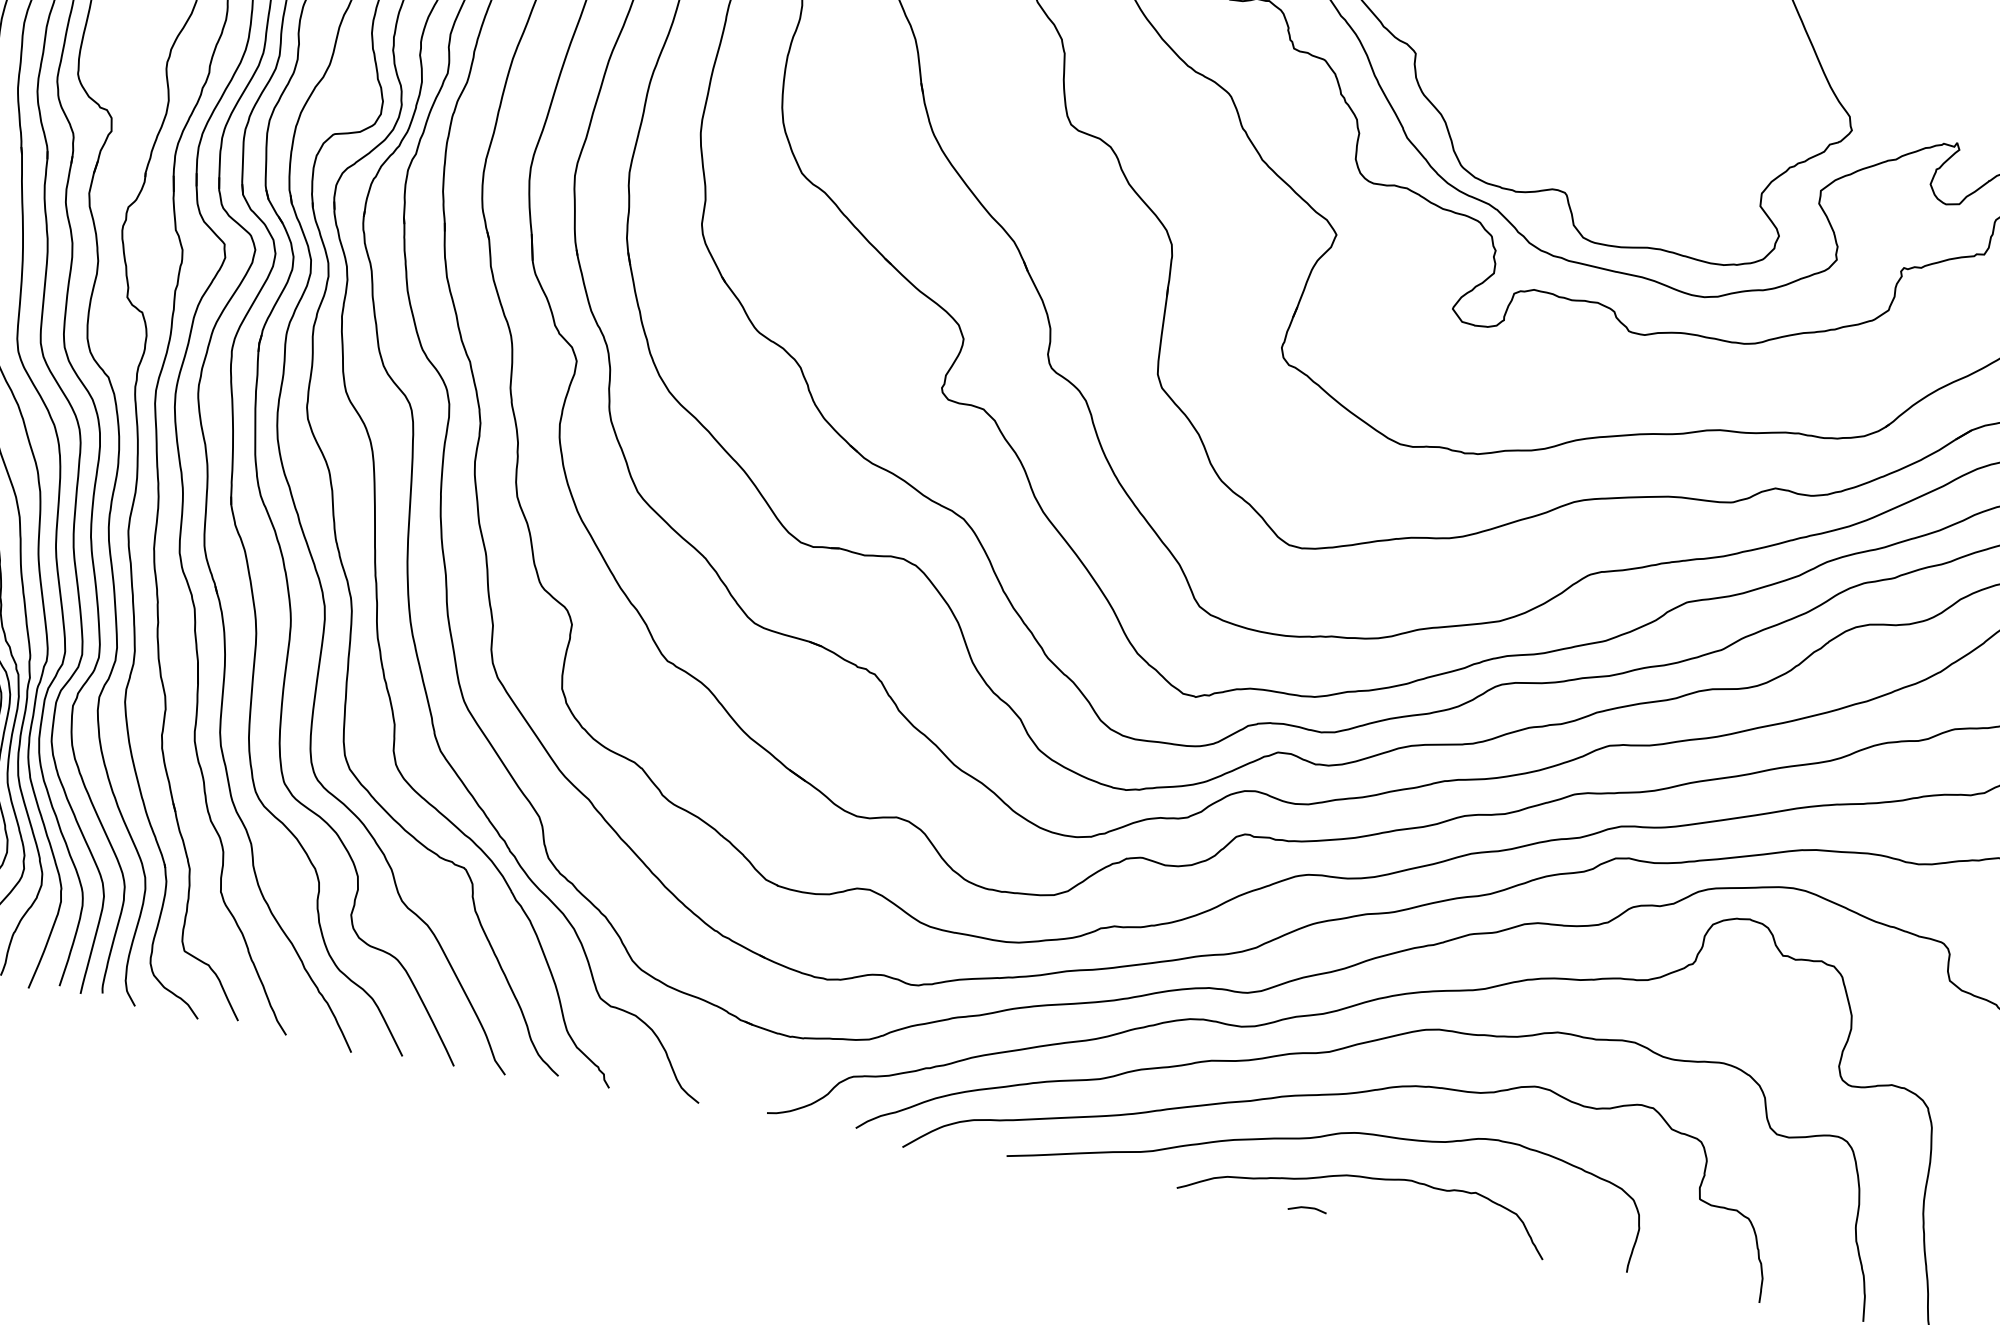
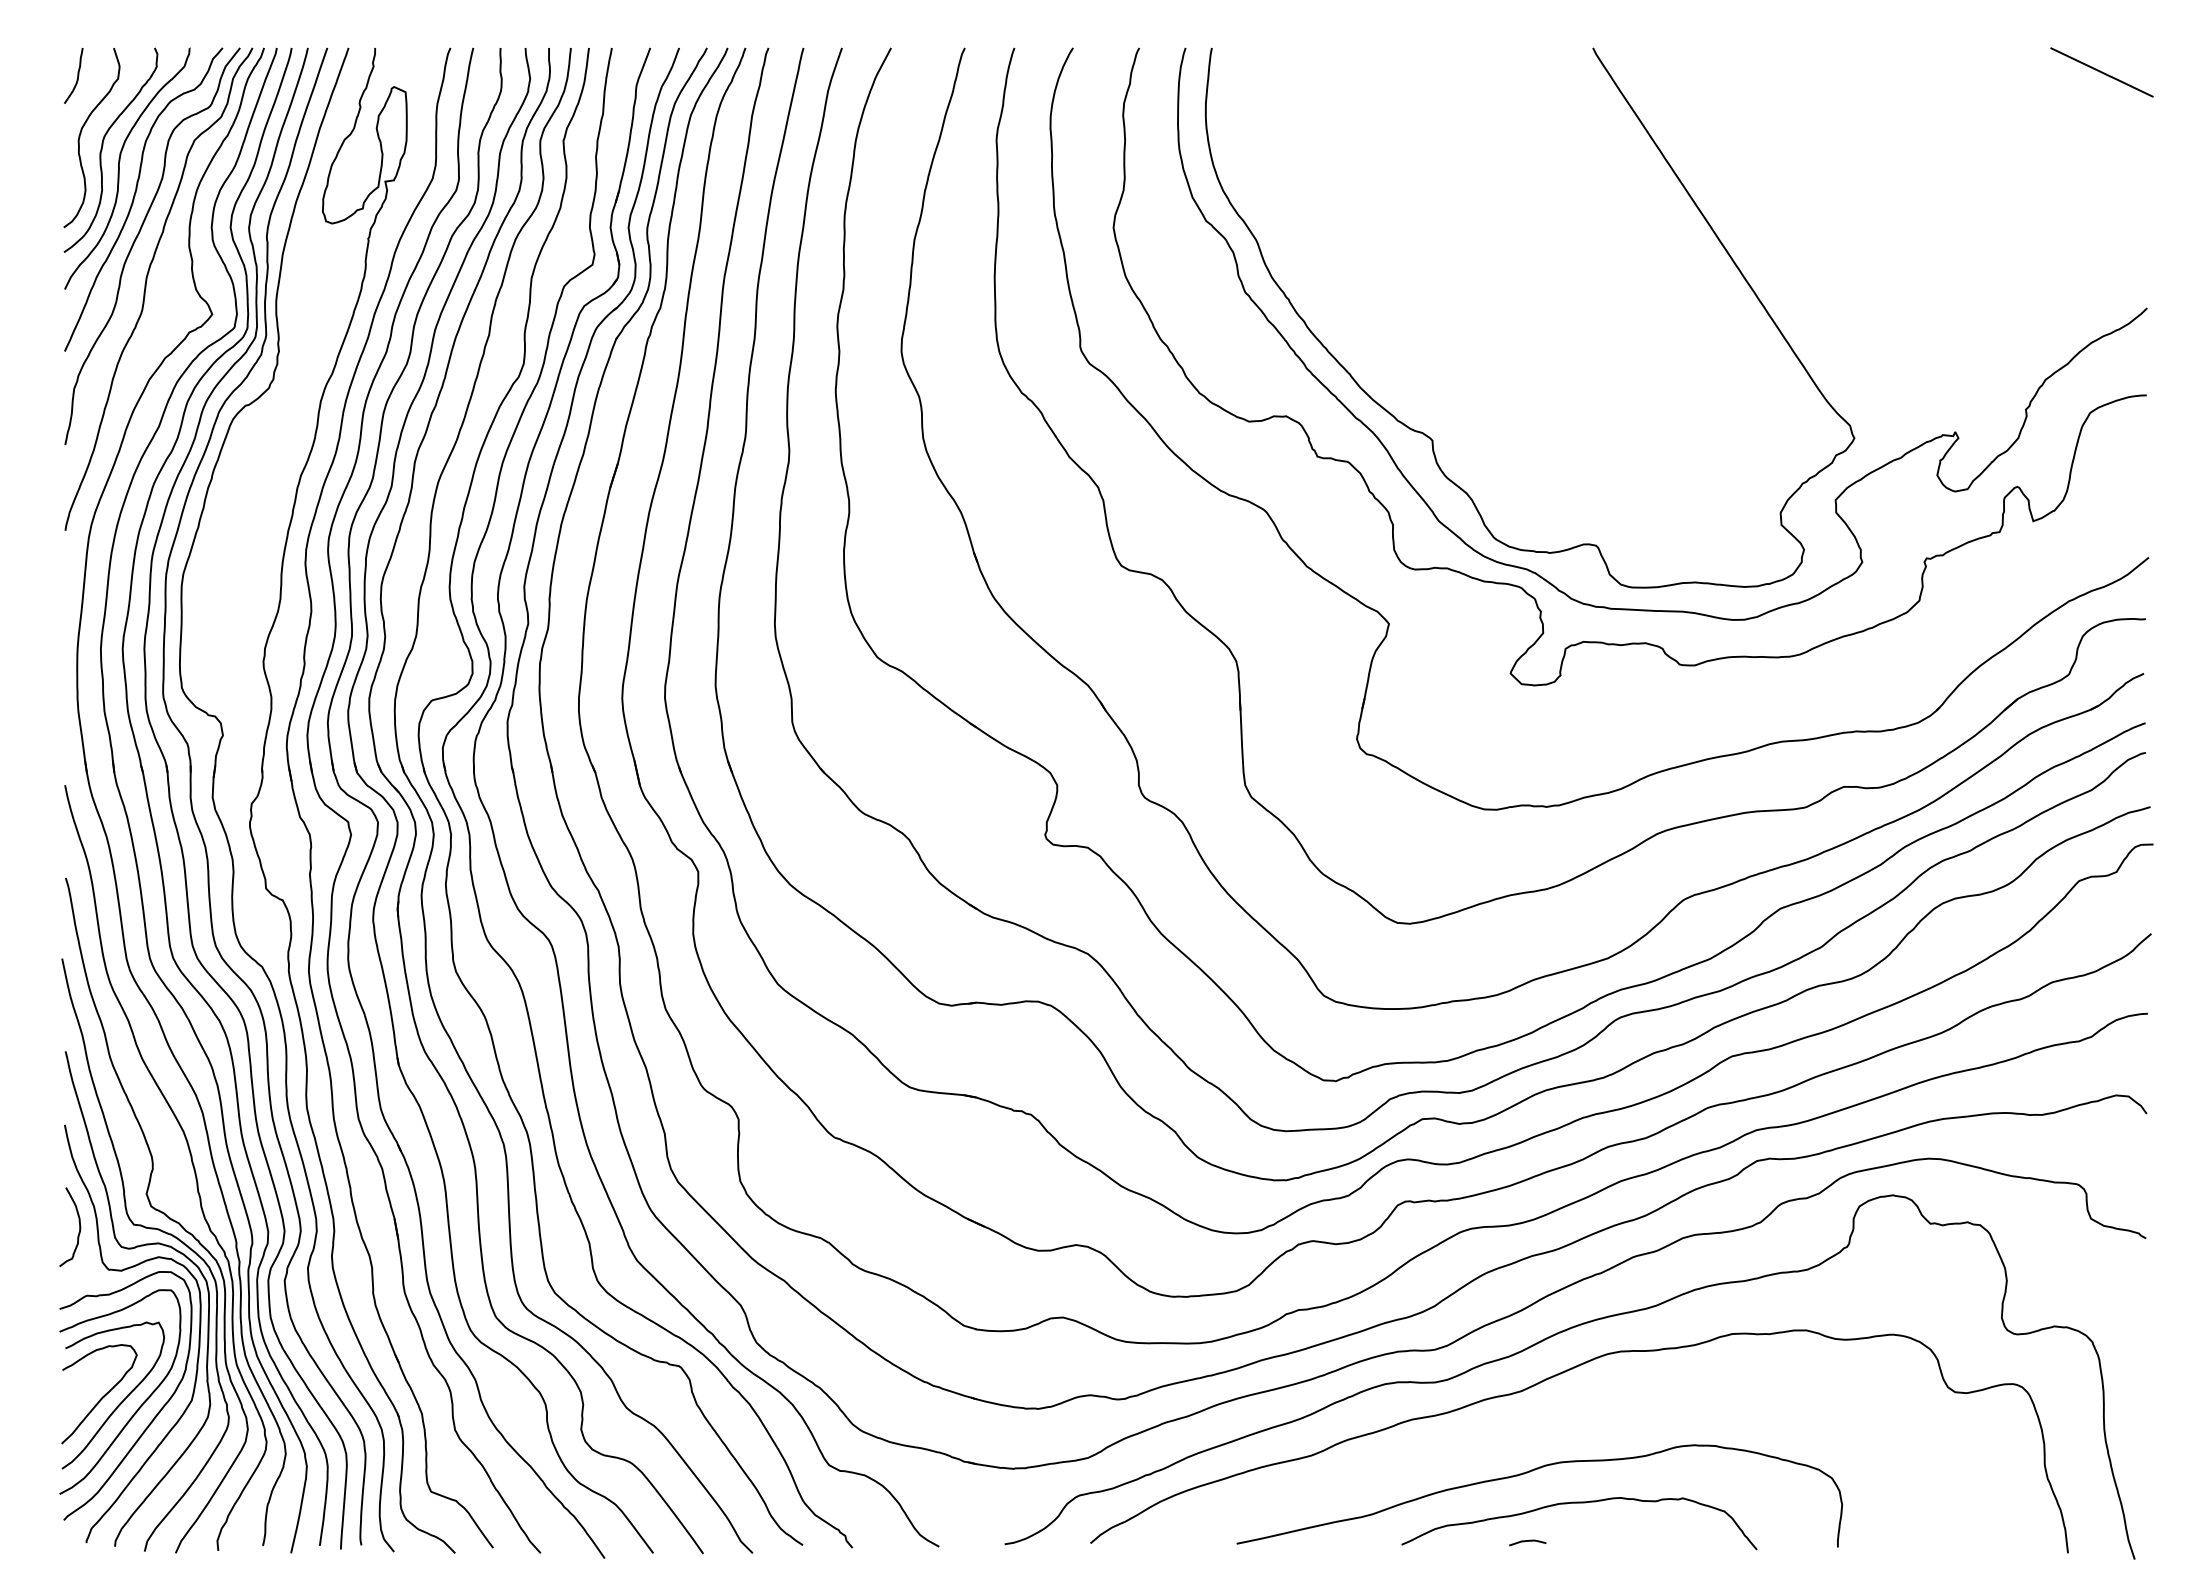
curve: (1342, 1095) -> (1541, 1429), removed

